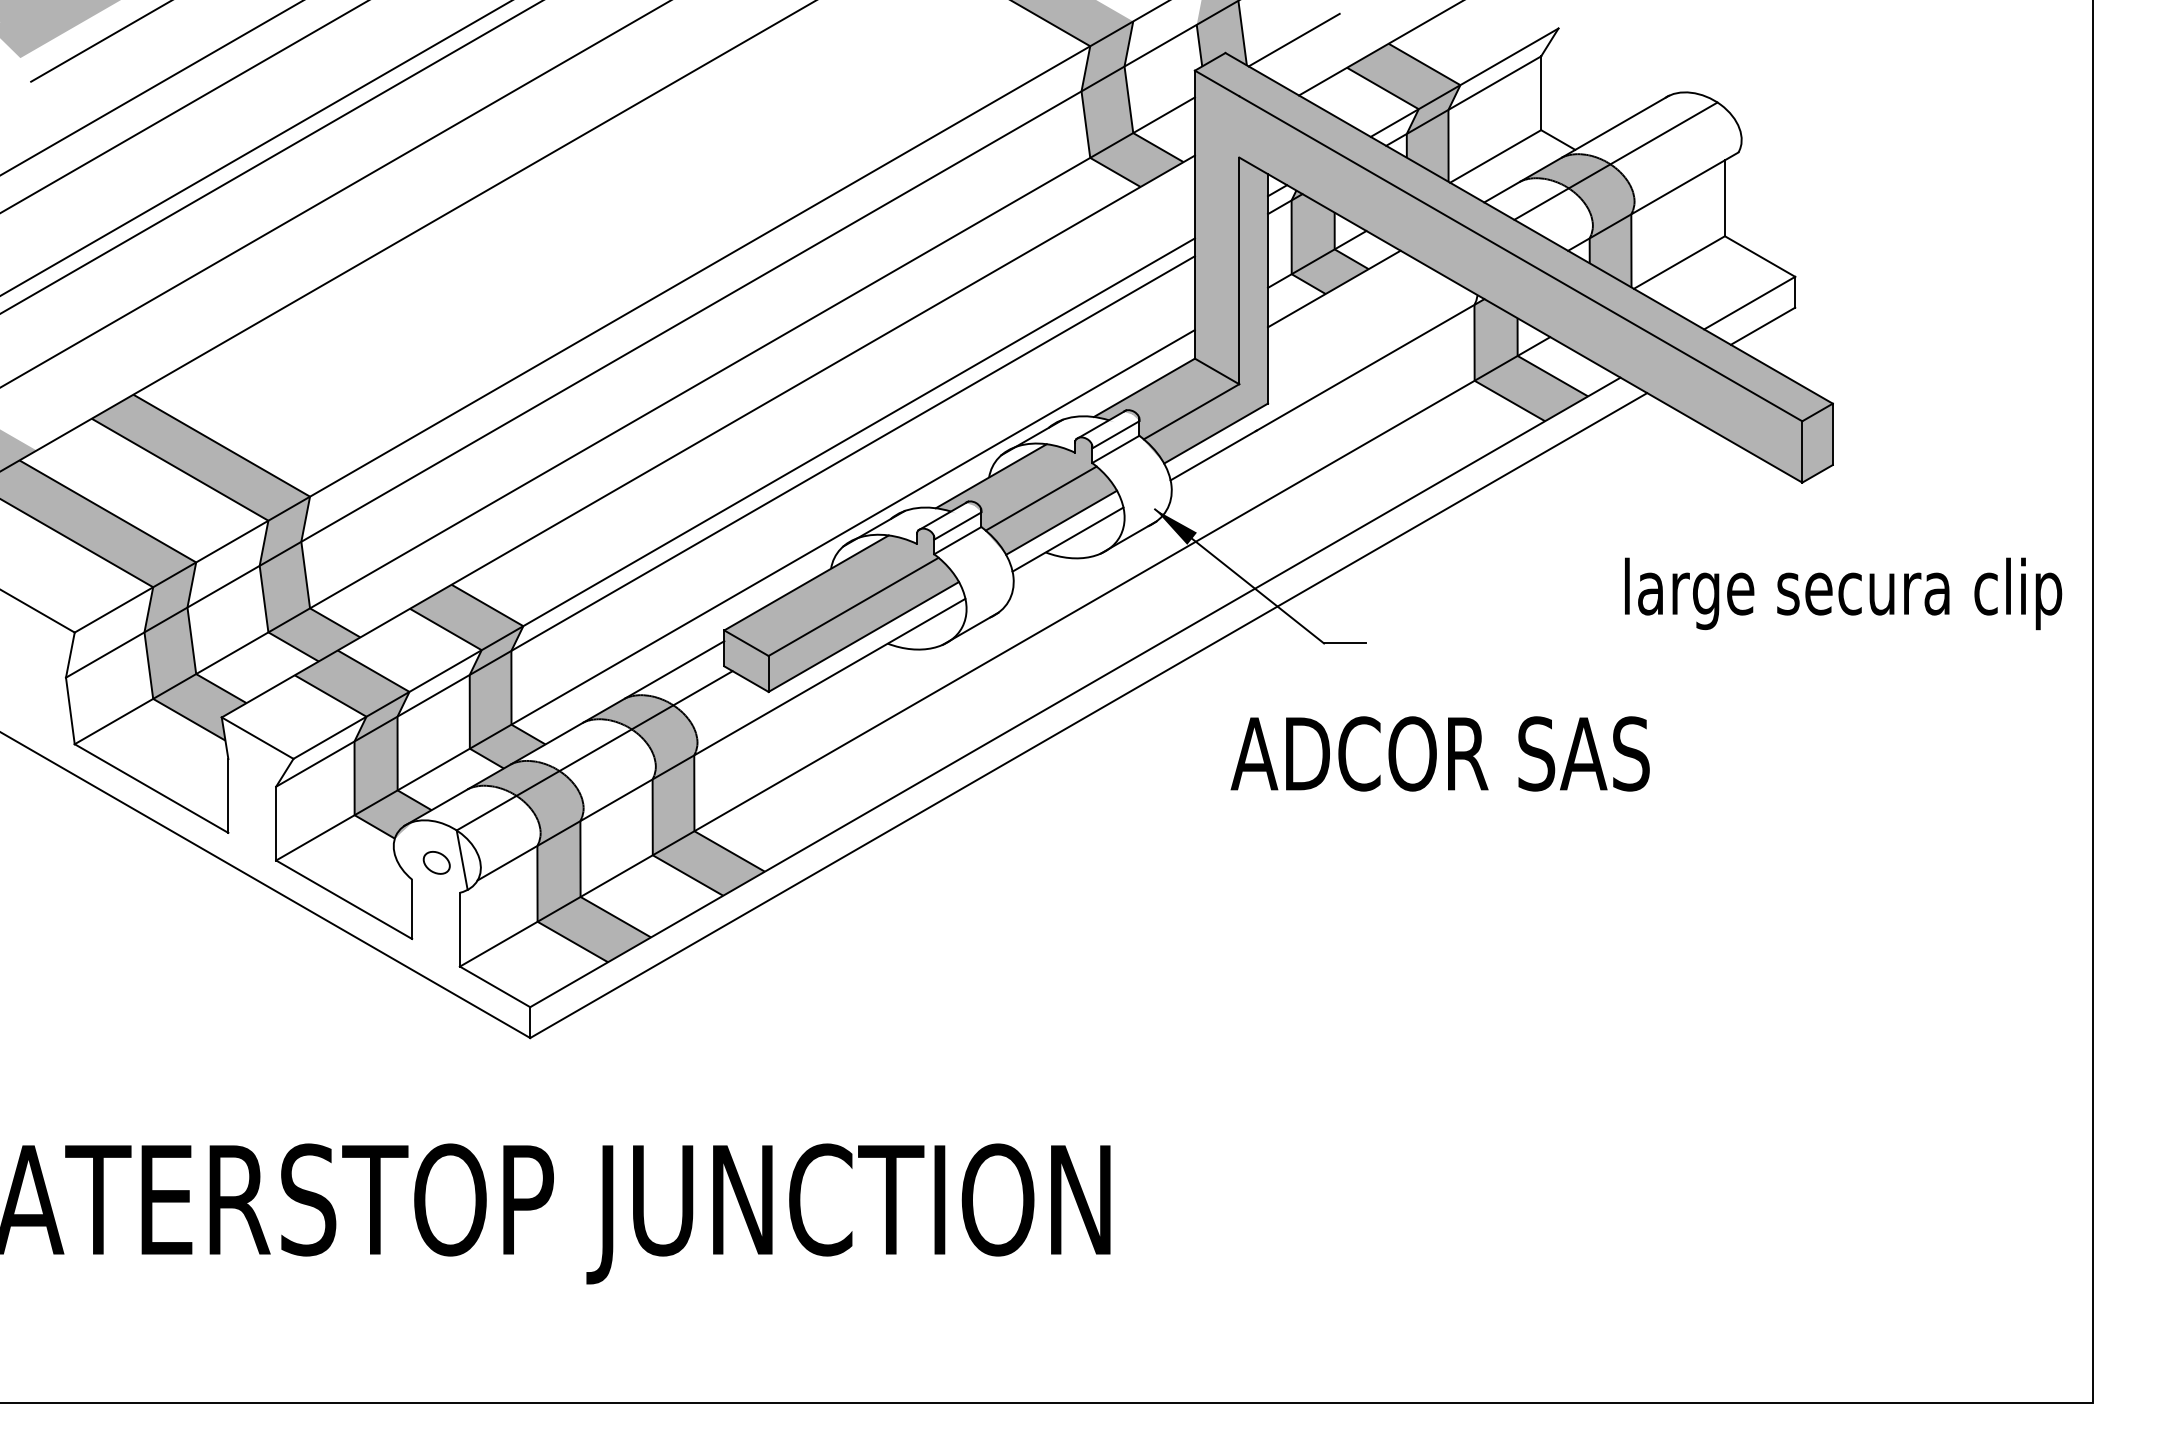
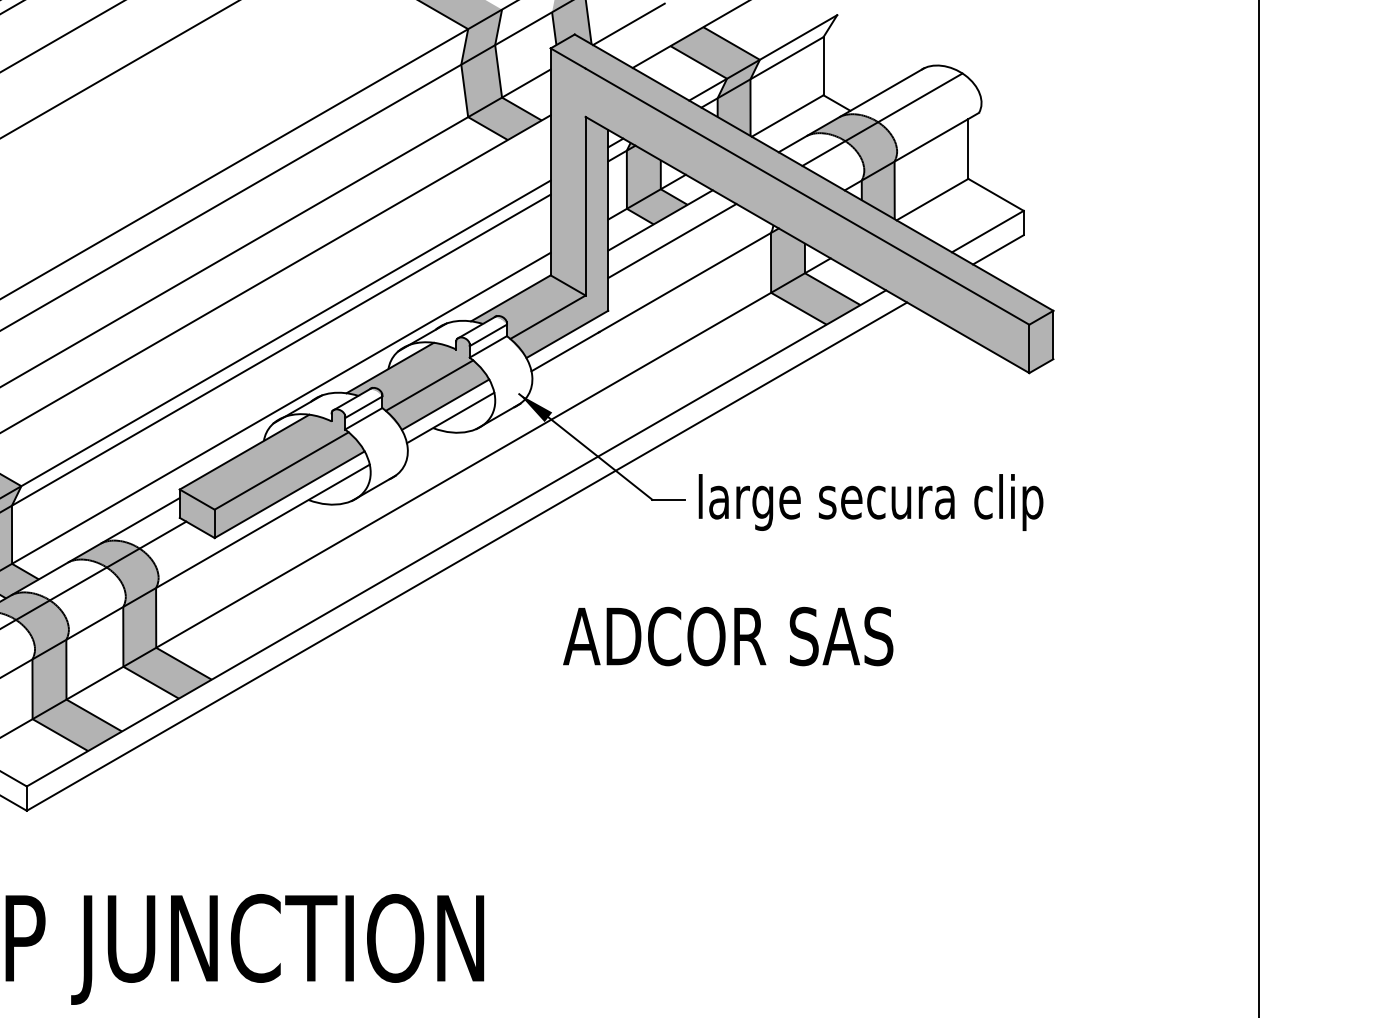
line: (1349, 315) -> (672, 241), added
text: (1843, 593) -> (871, 502), moved
text: (1439, 753) -> (727, 636), moved

